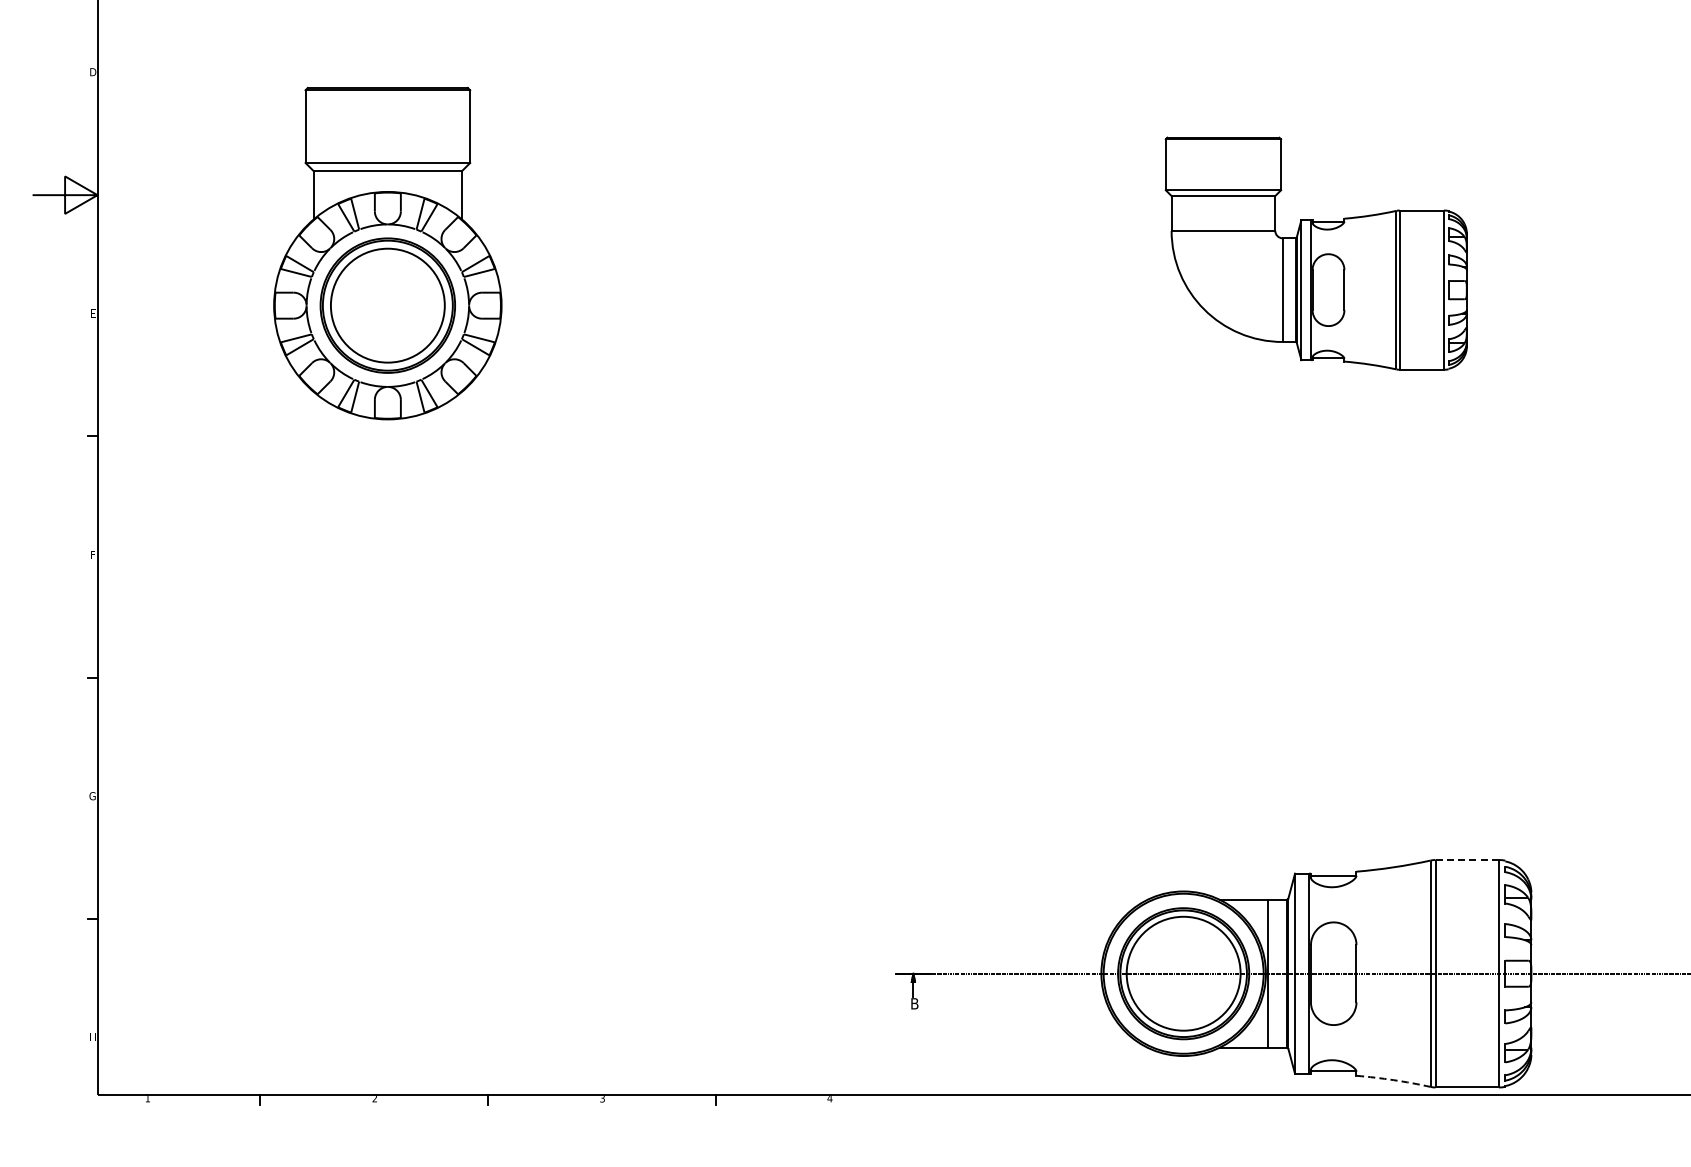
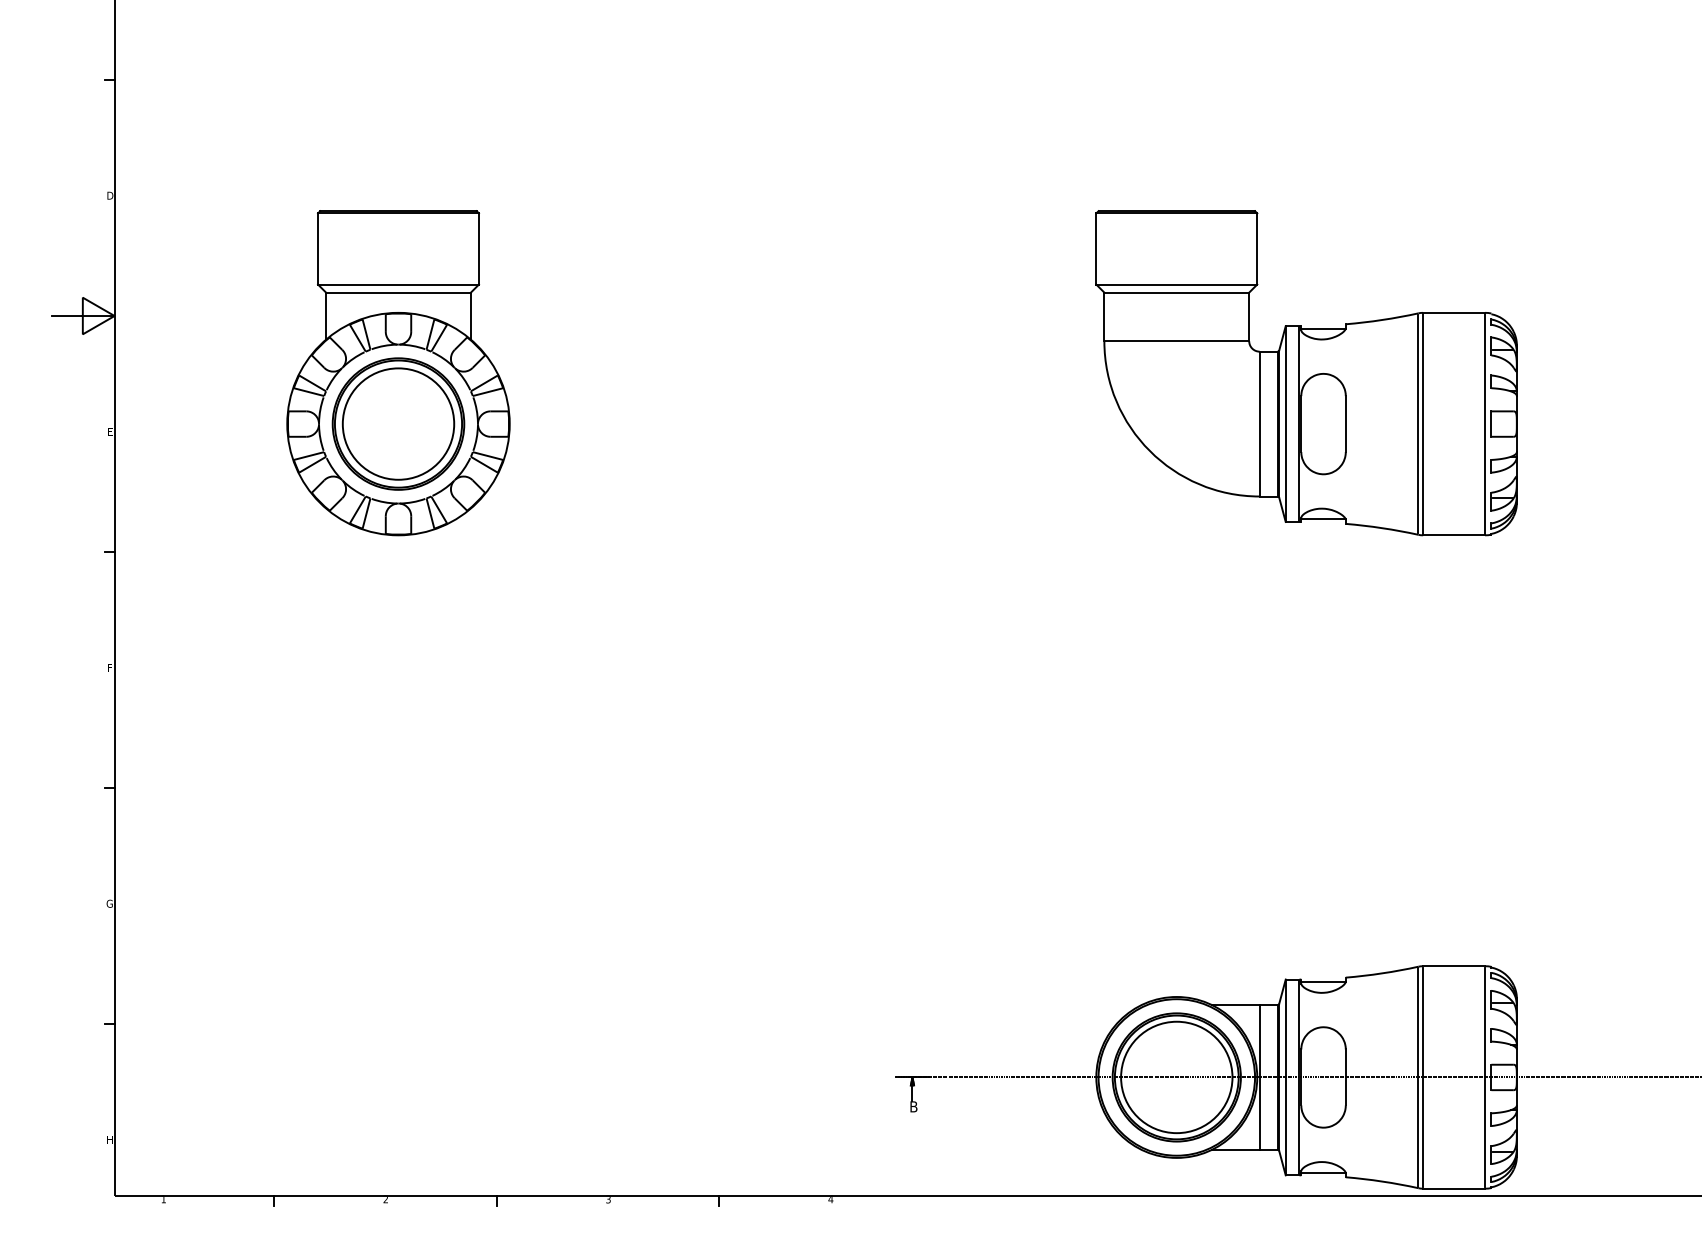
part: (1316, 253) -> (1306, 373), size x1.43
line: (1467, 860) -> (1454, 966), dashed -> solid
arc: (1393, 1080) -> (1382, 1181), dashed -> solid

